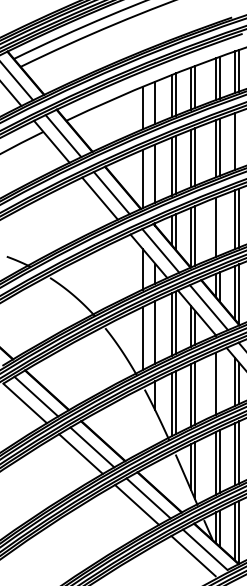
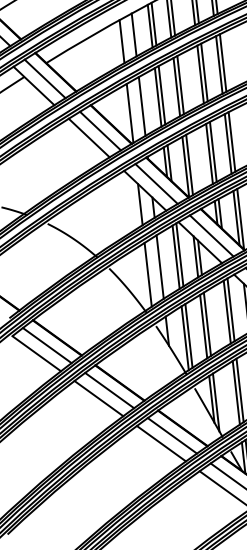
line: (239, 139) -> (223, 62), added
line: (219, 225) -> (213, 151), added
line: (219, 381) -> (230, 309), added

